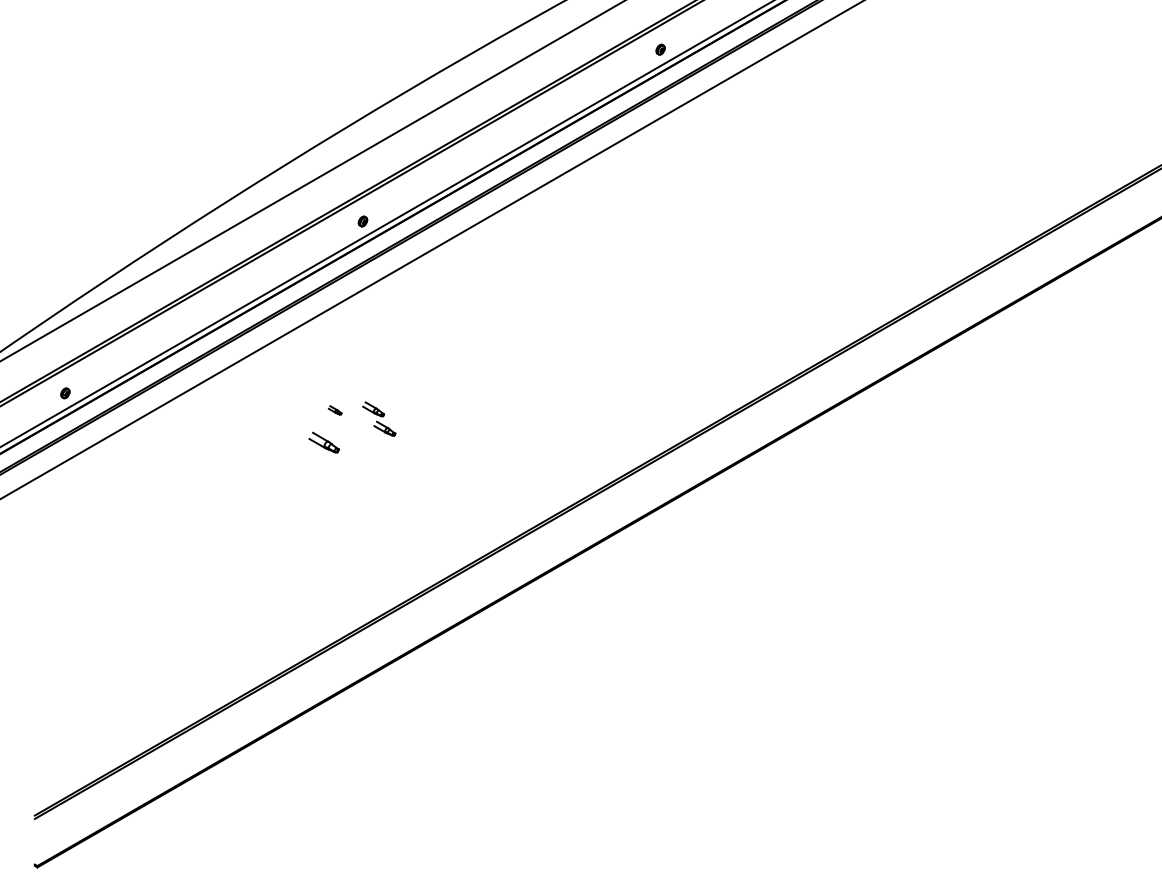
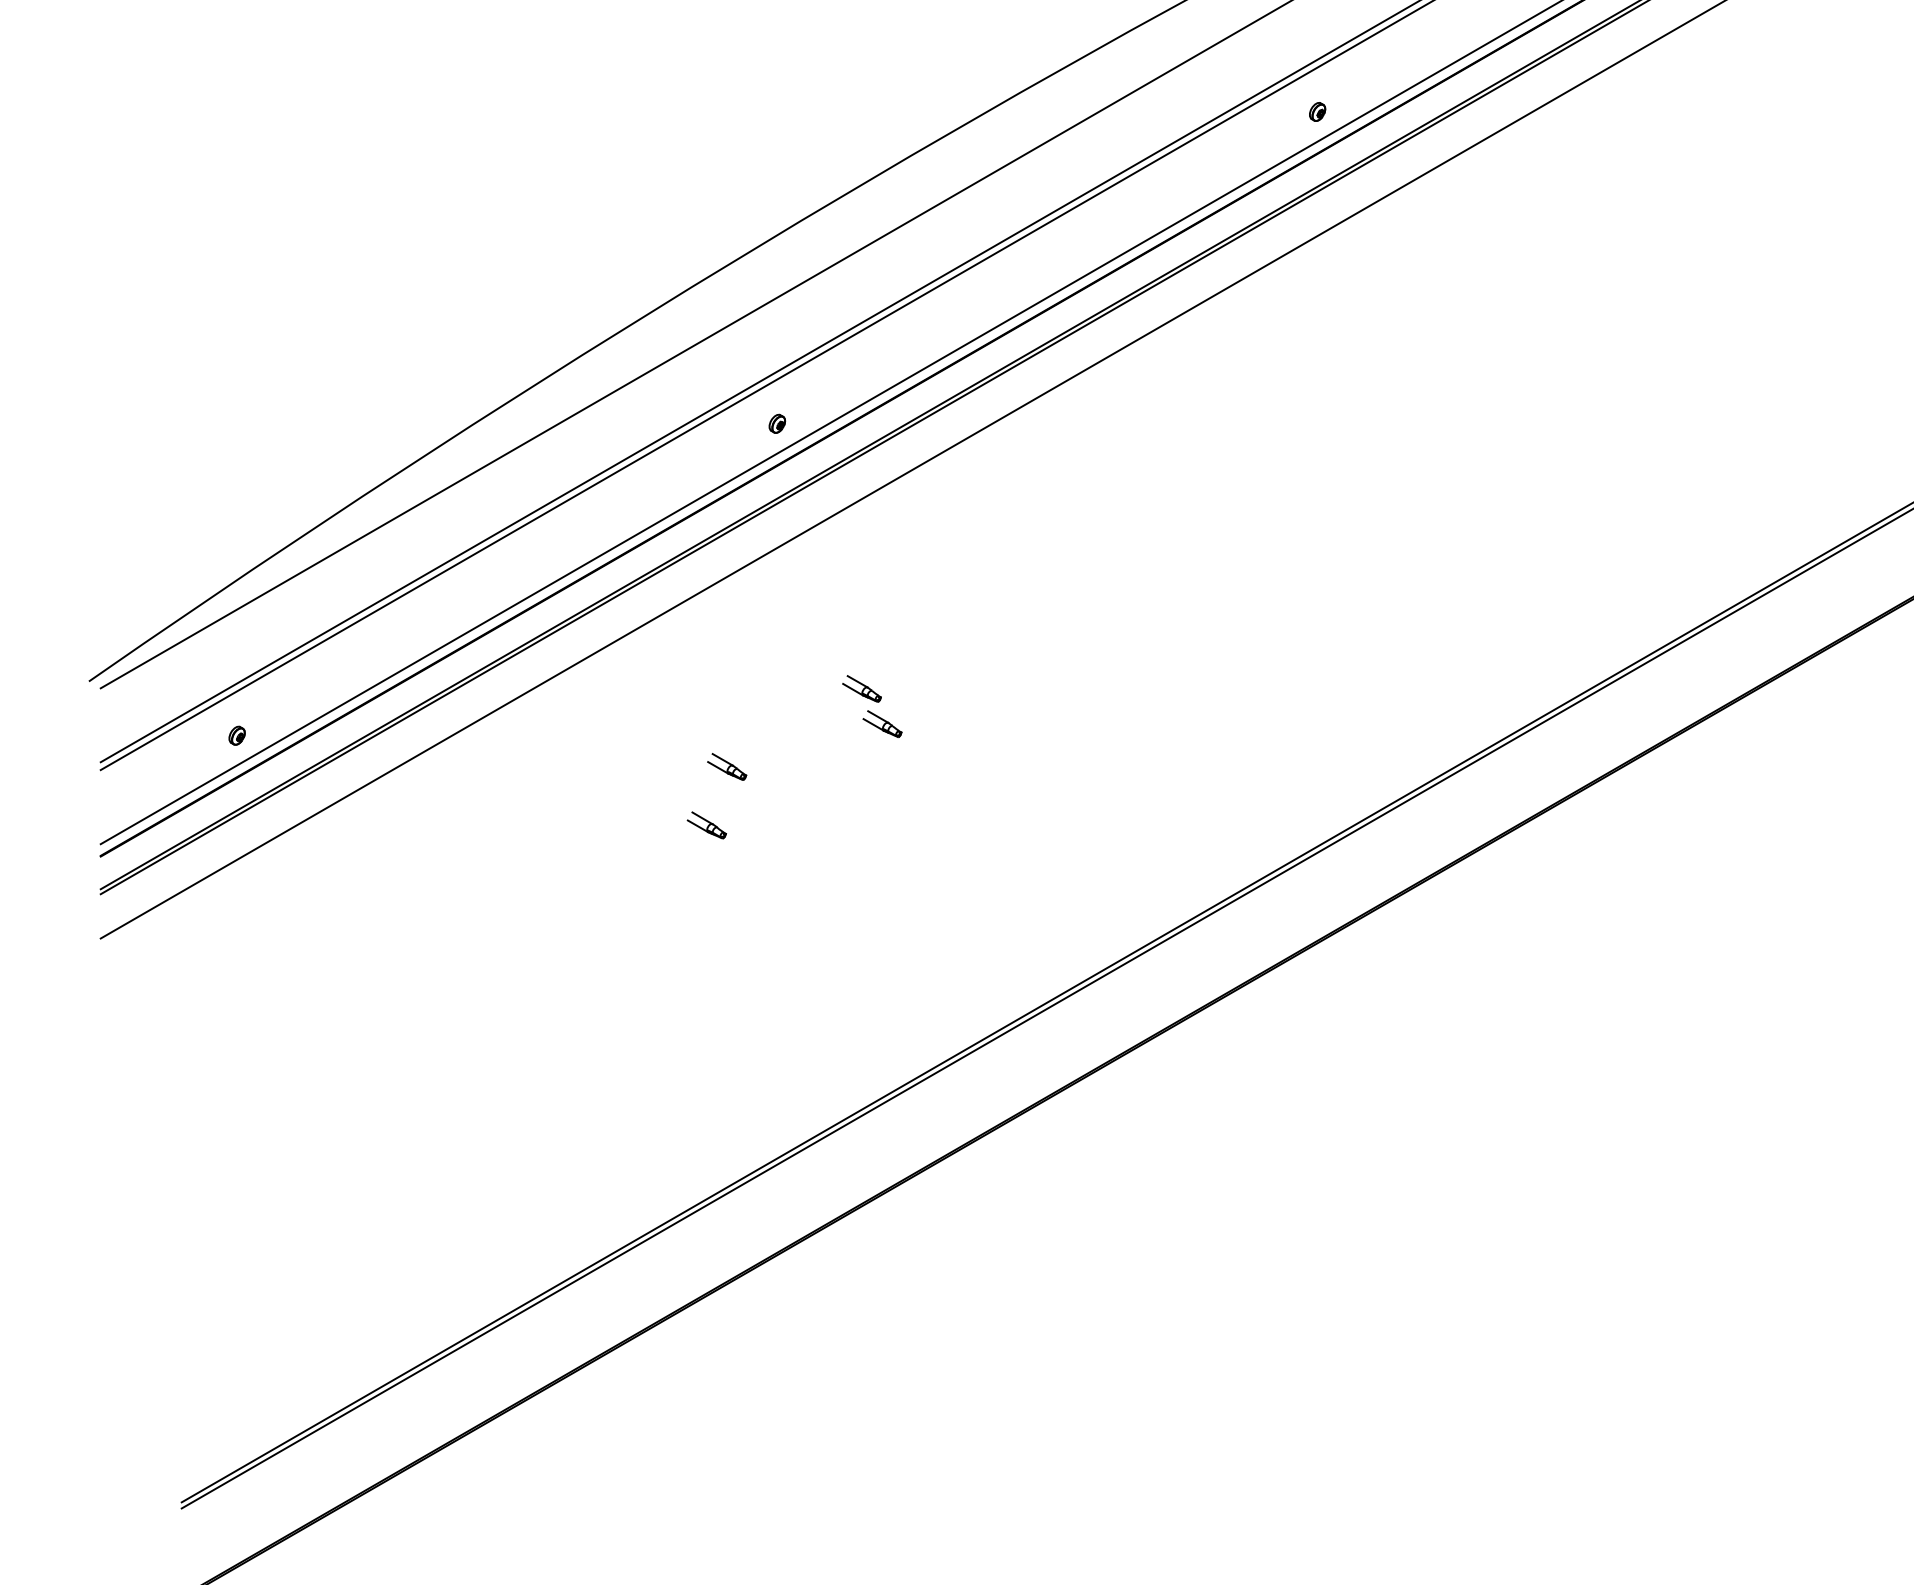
part: (334, 410) -> (725, 766), size x1.67
part: (379, 418) -> (872, 705), moved
part: (323, 442) -> (705, 825), size x0.71

